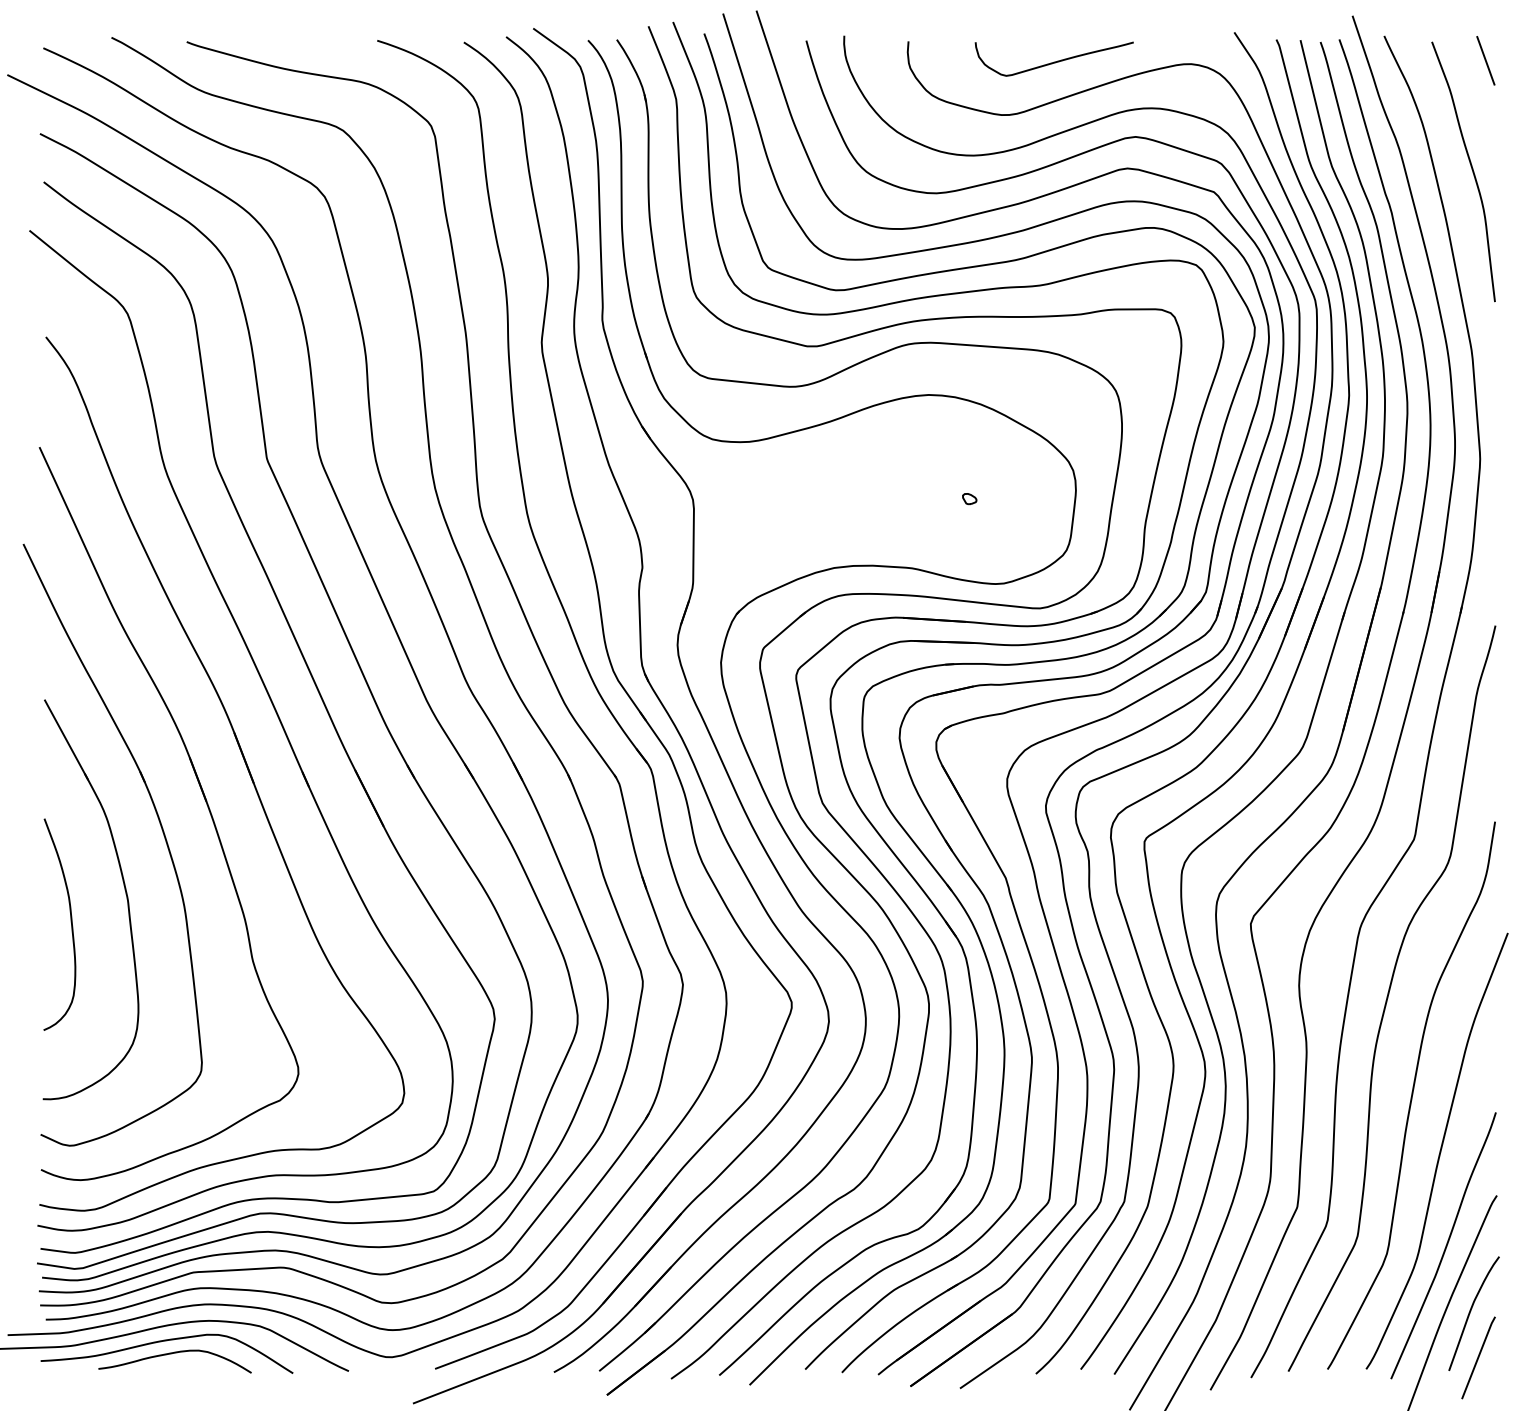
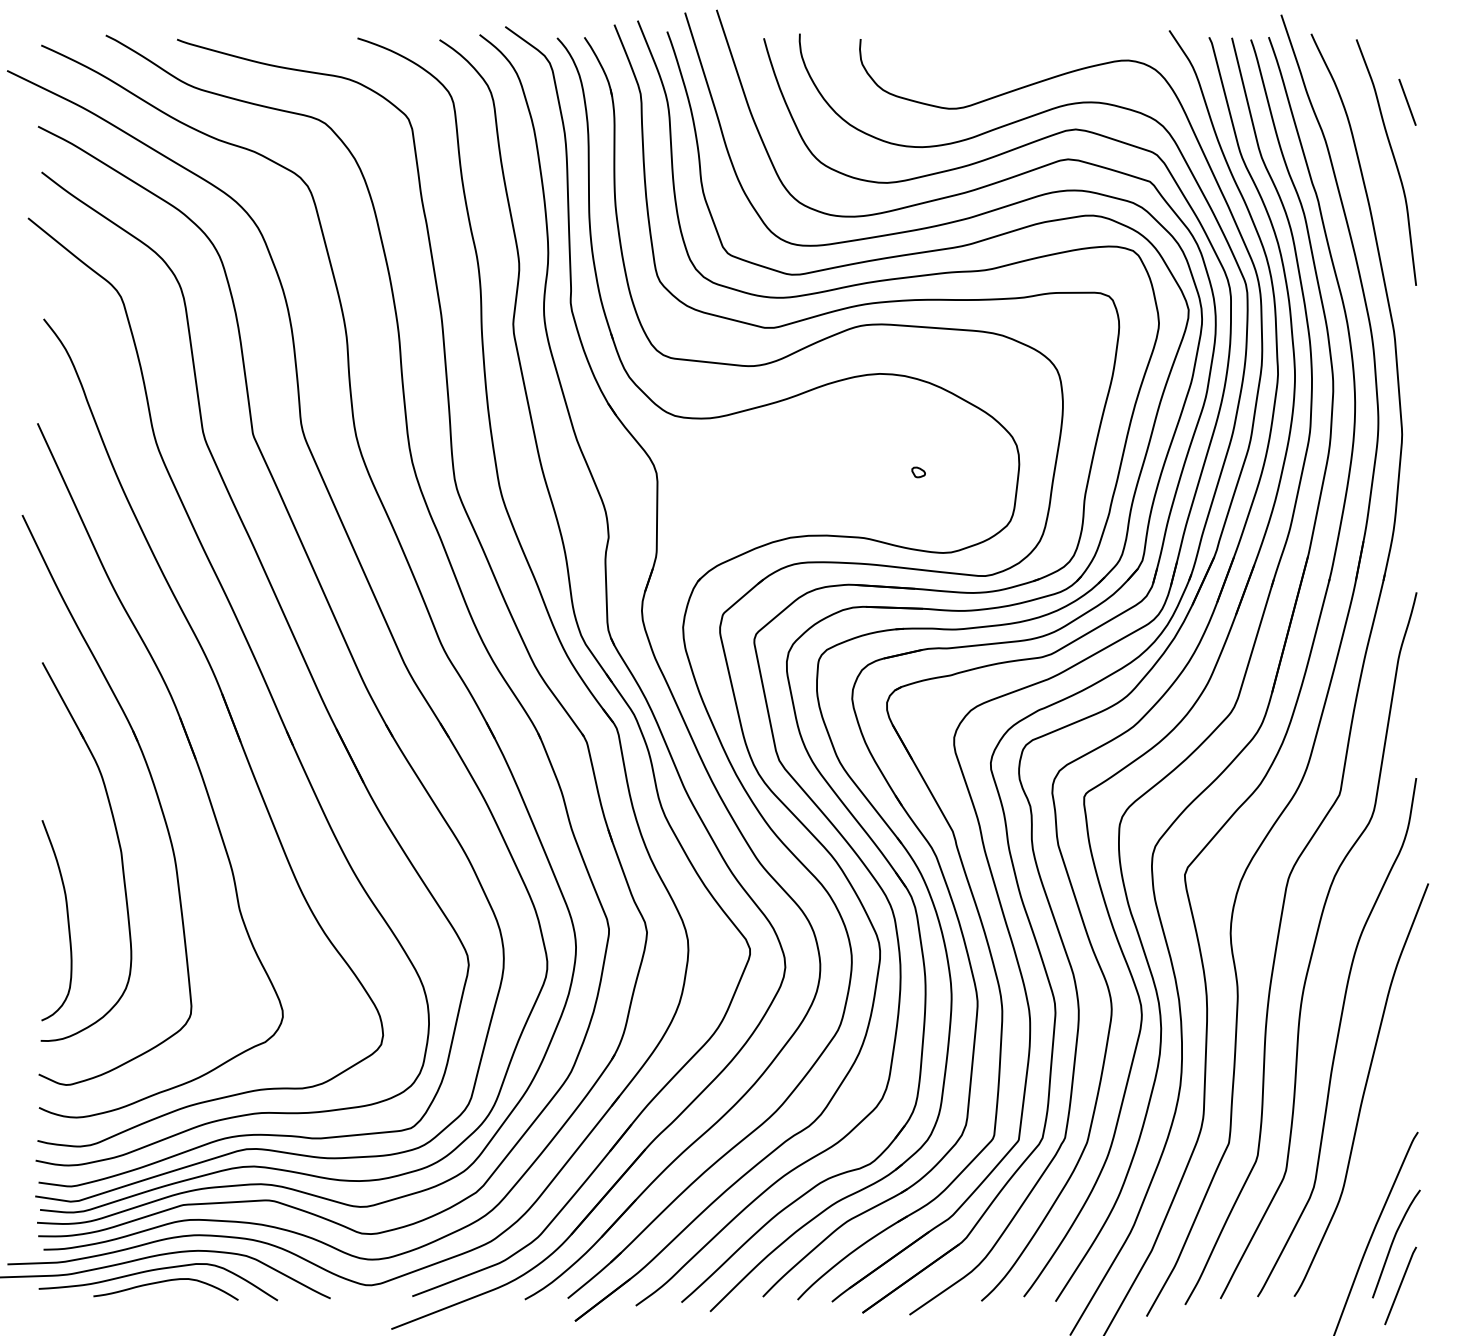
line: (1485, 59) -> (1407, 101), moved
curve: (1056, 60) -> (1000, 57), removed
curve: (71, 924) -> (67, 920), moved
curve: (1445, 1245) -> (1369, 1179), removed

